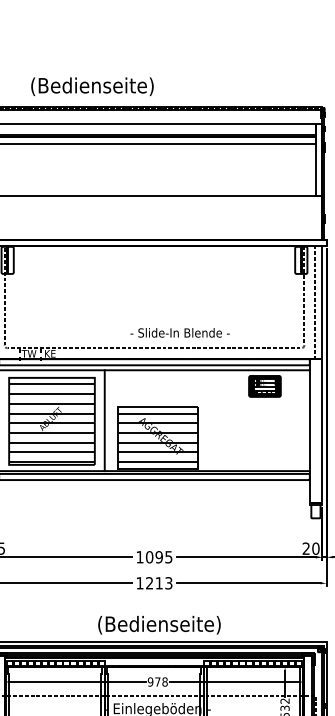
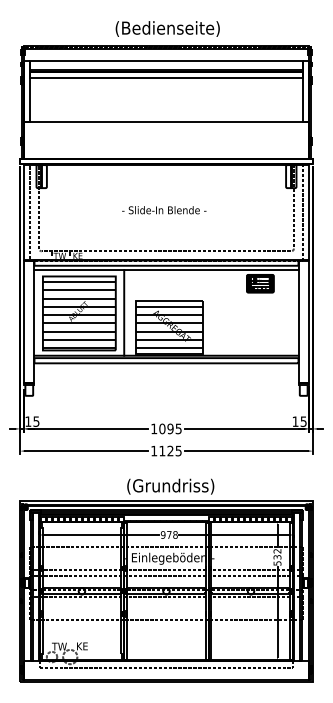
text: (92, 86) -> (167, 28), moved
text: (180, 333) -> (164, 210), moved
text: (310, 548) -> (299, 421), 20 -> 15
text: (159, 582) -> (170, 450), 1213 -> 1125
text: (159, 624) -> (170, 486), (Bedienseite) -> (Grundriss)

